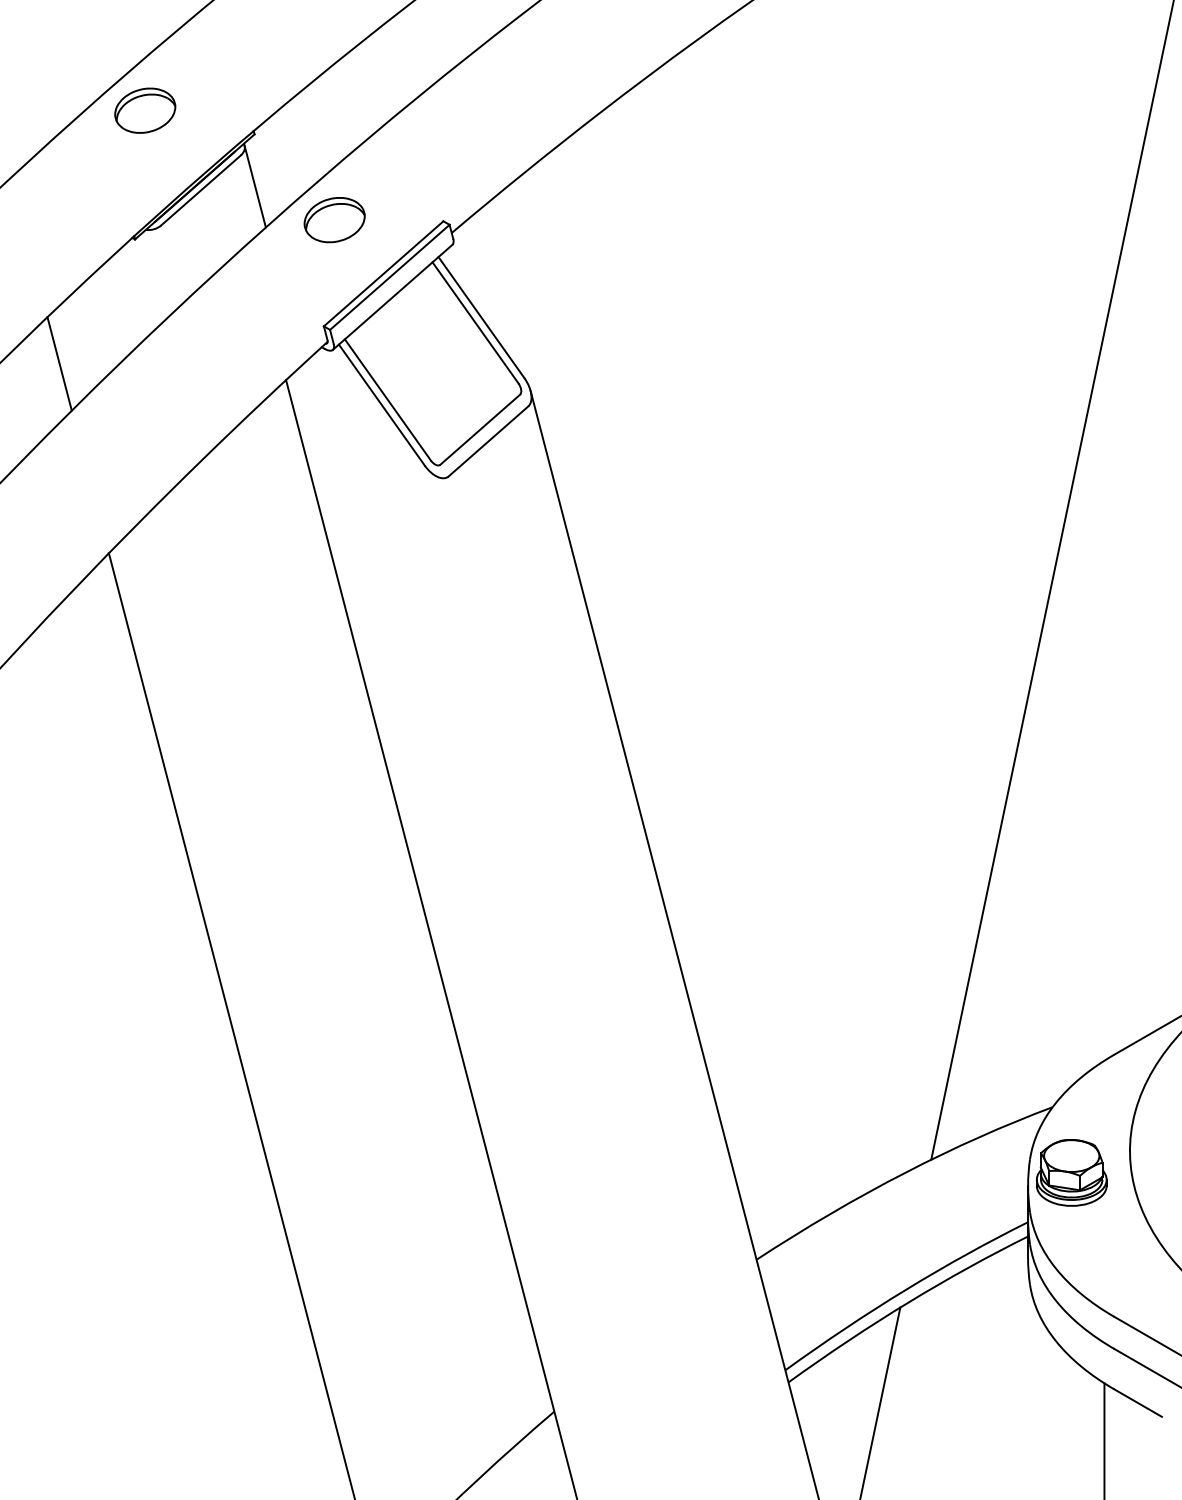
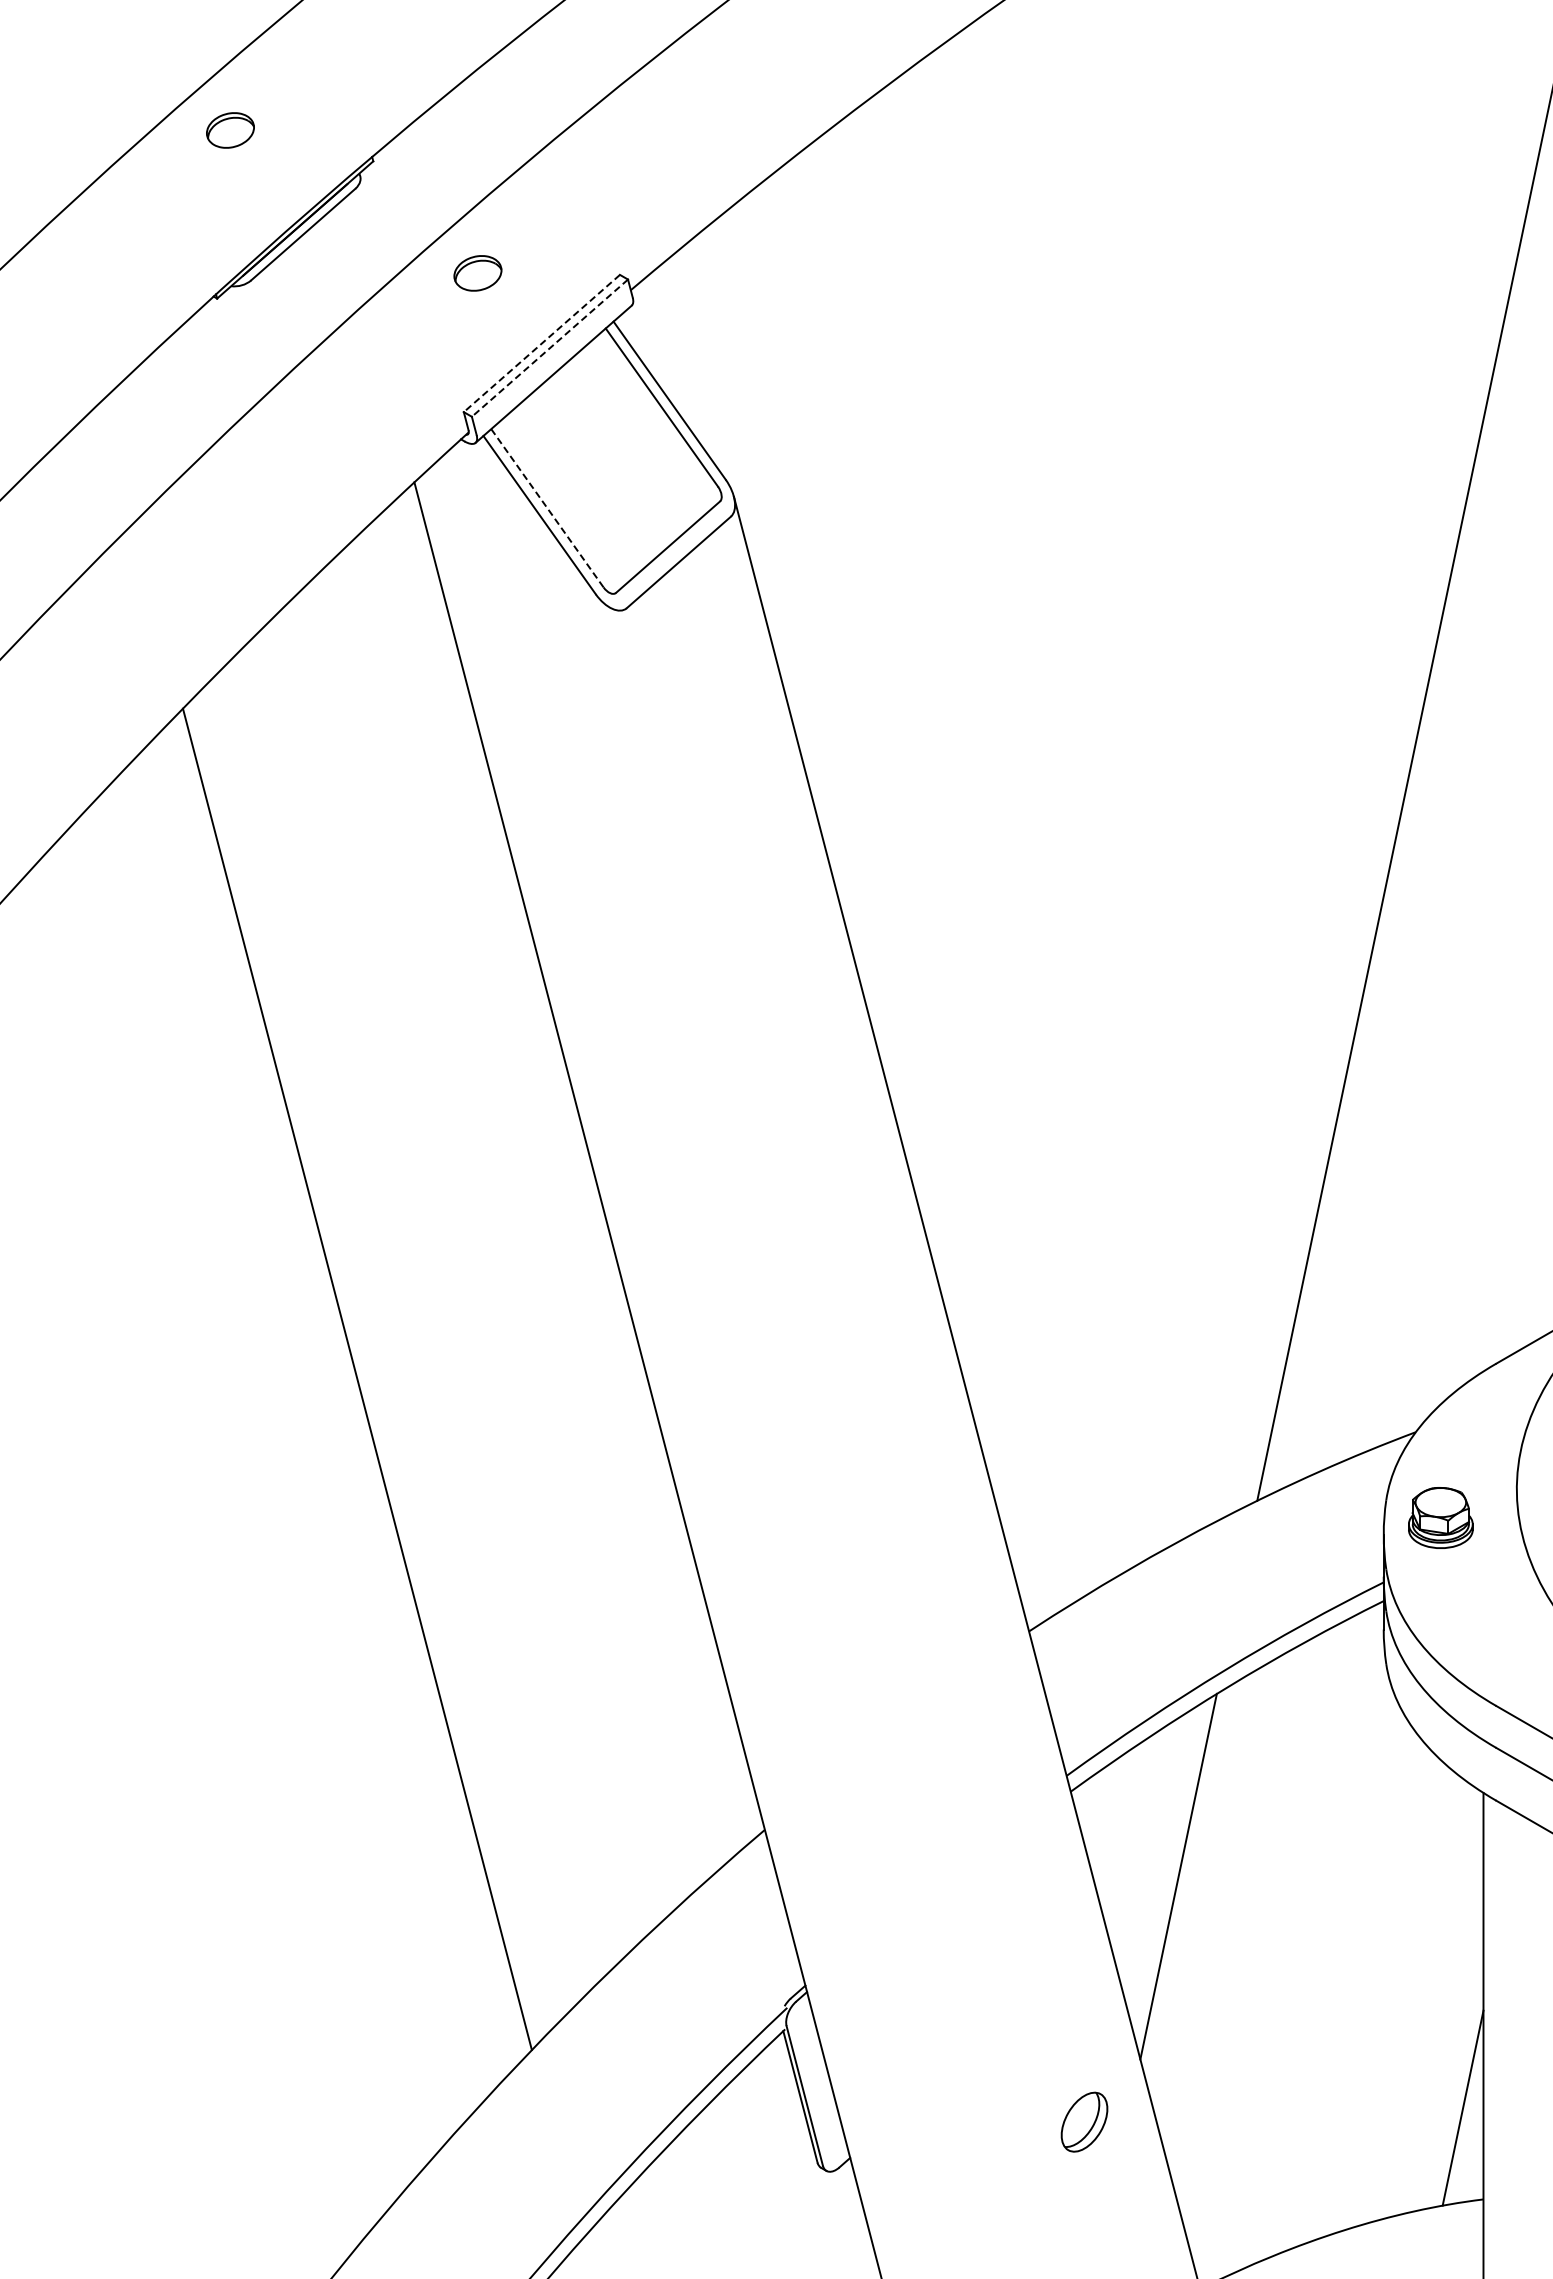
part: (145, 110) -> (230, 130), size x0.6
line: (255, 186) -> (374, 229), removed
part: (334, 220) -> (477, 273), size x0.6
line: (383, 273) -> (541, 343), solid -> dashed
line: (389, 277) -> (549, 348), solid -> dashed
line: (59, 364) -> (118, 461), removed
line: (387, 400) -> (547, 508), solid -> dashed
part: (1071, 1172) -> (1440, 1517), size x0.7

